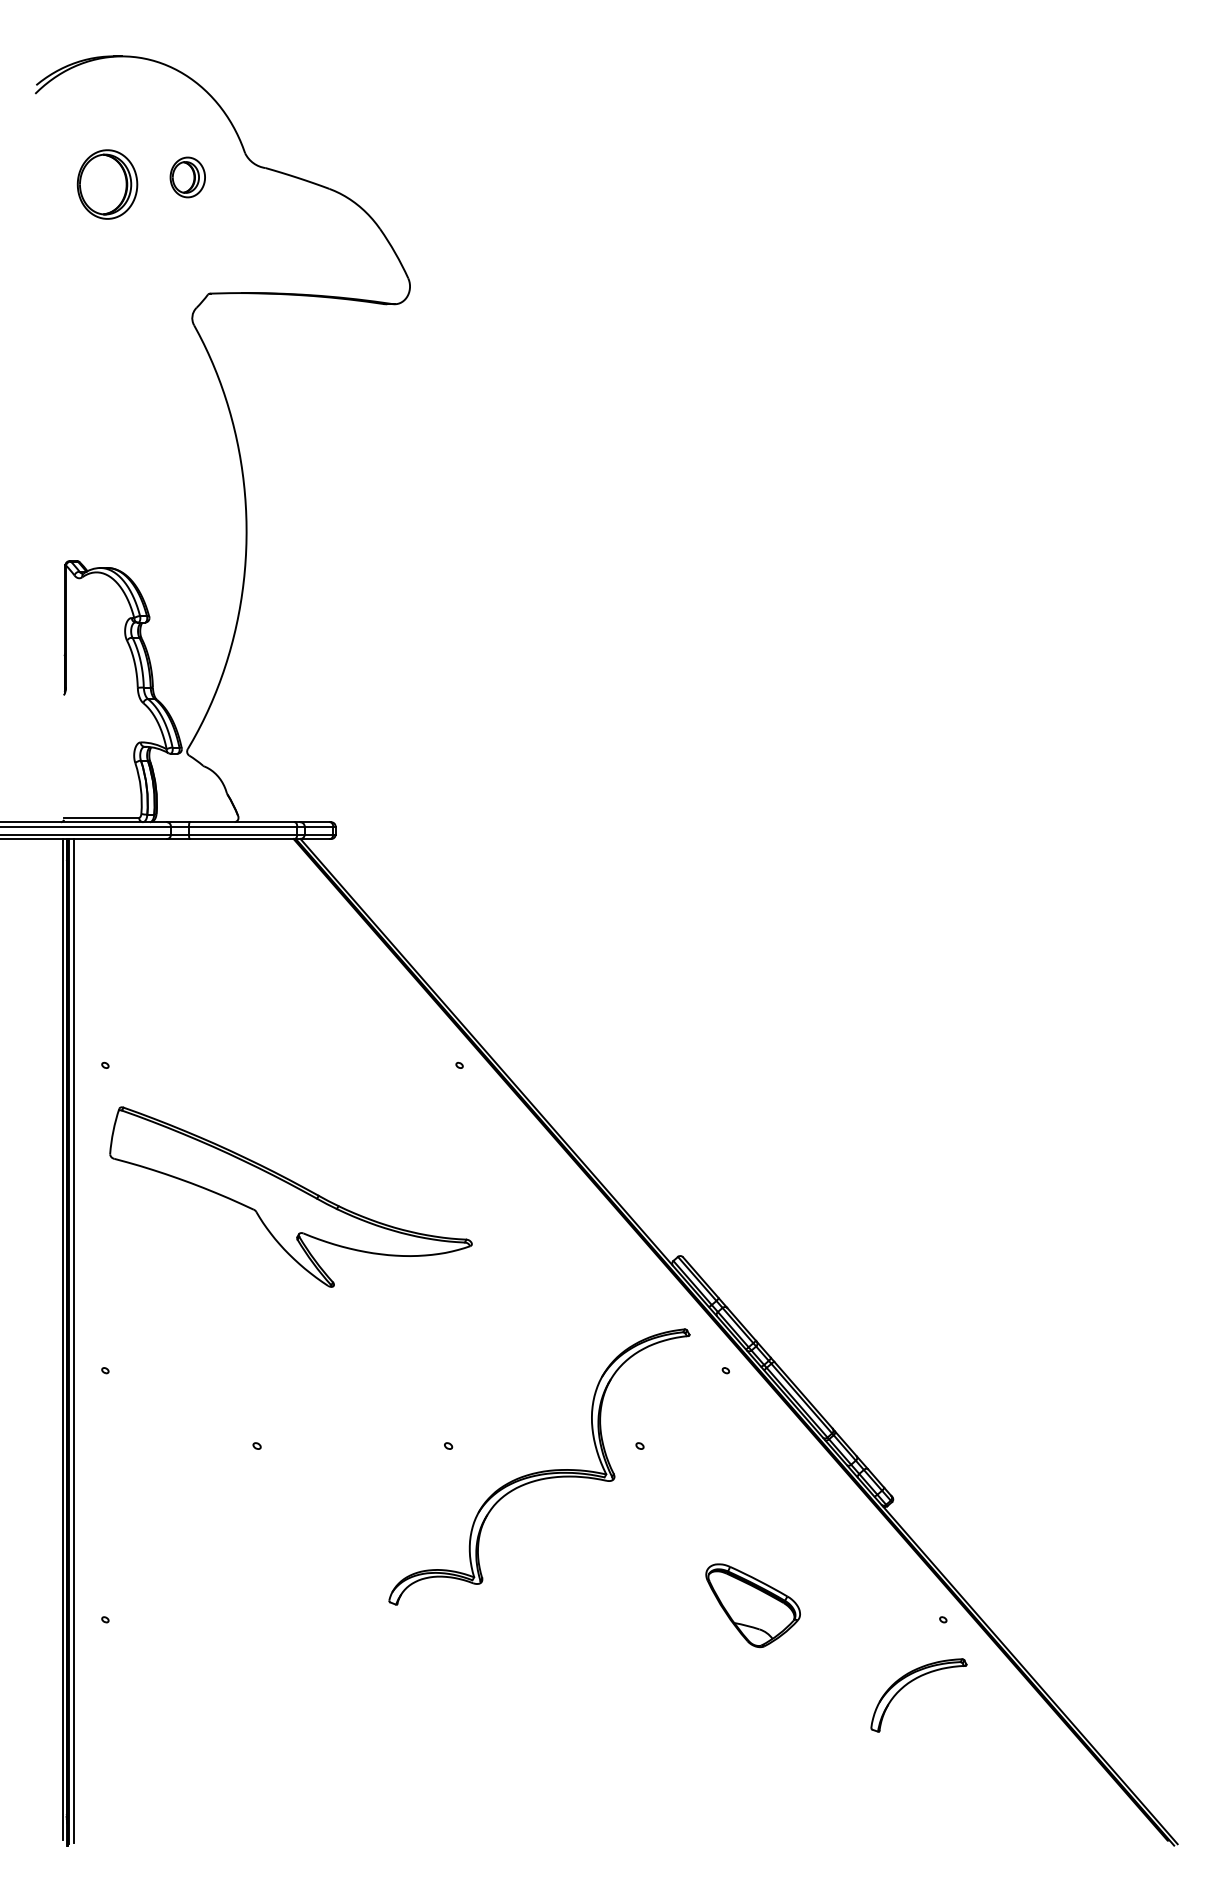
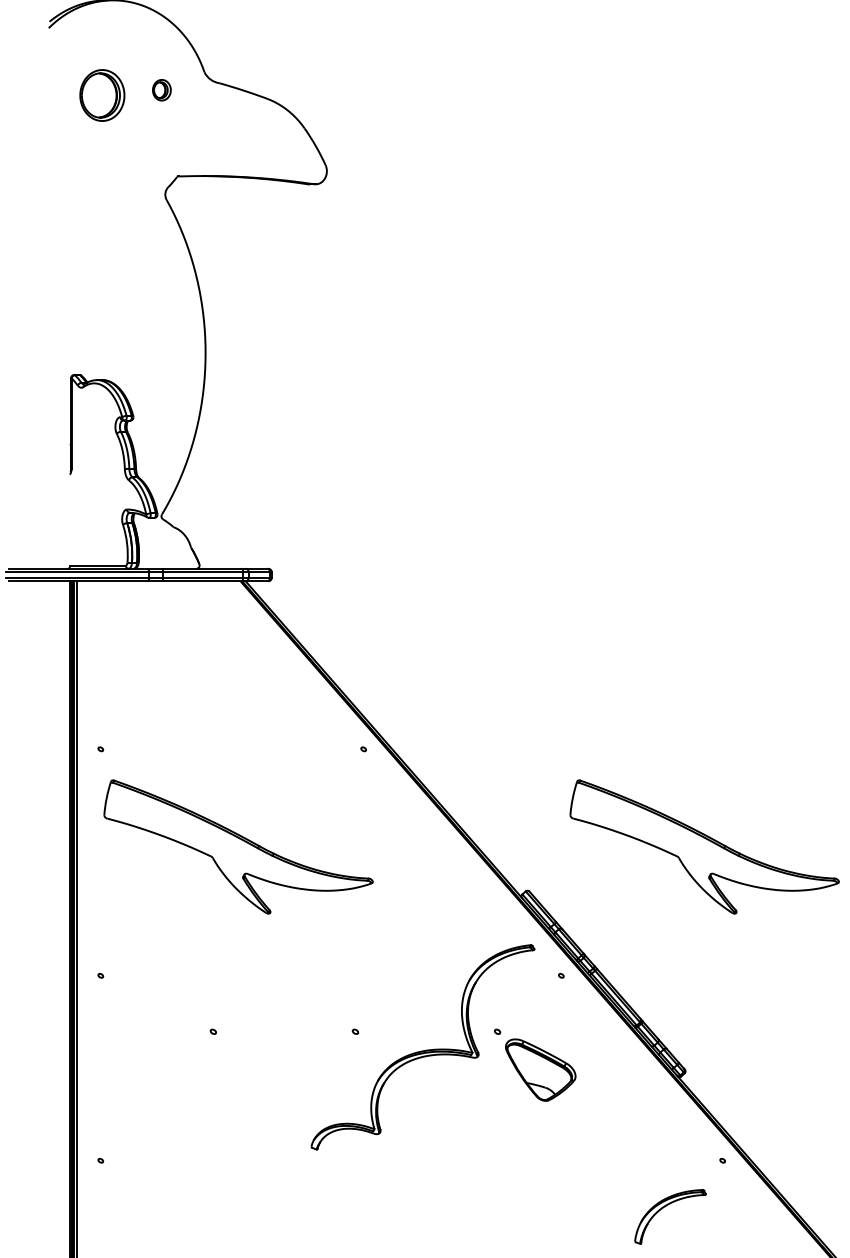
part: (187, 177) -> (161, 90), size x0.7
part: (918, 1196) -> (704, 846), added
part: (752, 1605) -> (540, 1069), moved
part: (911, 1682) -> (664, 1207), moved

